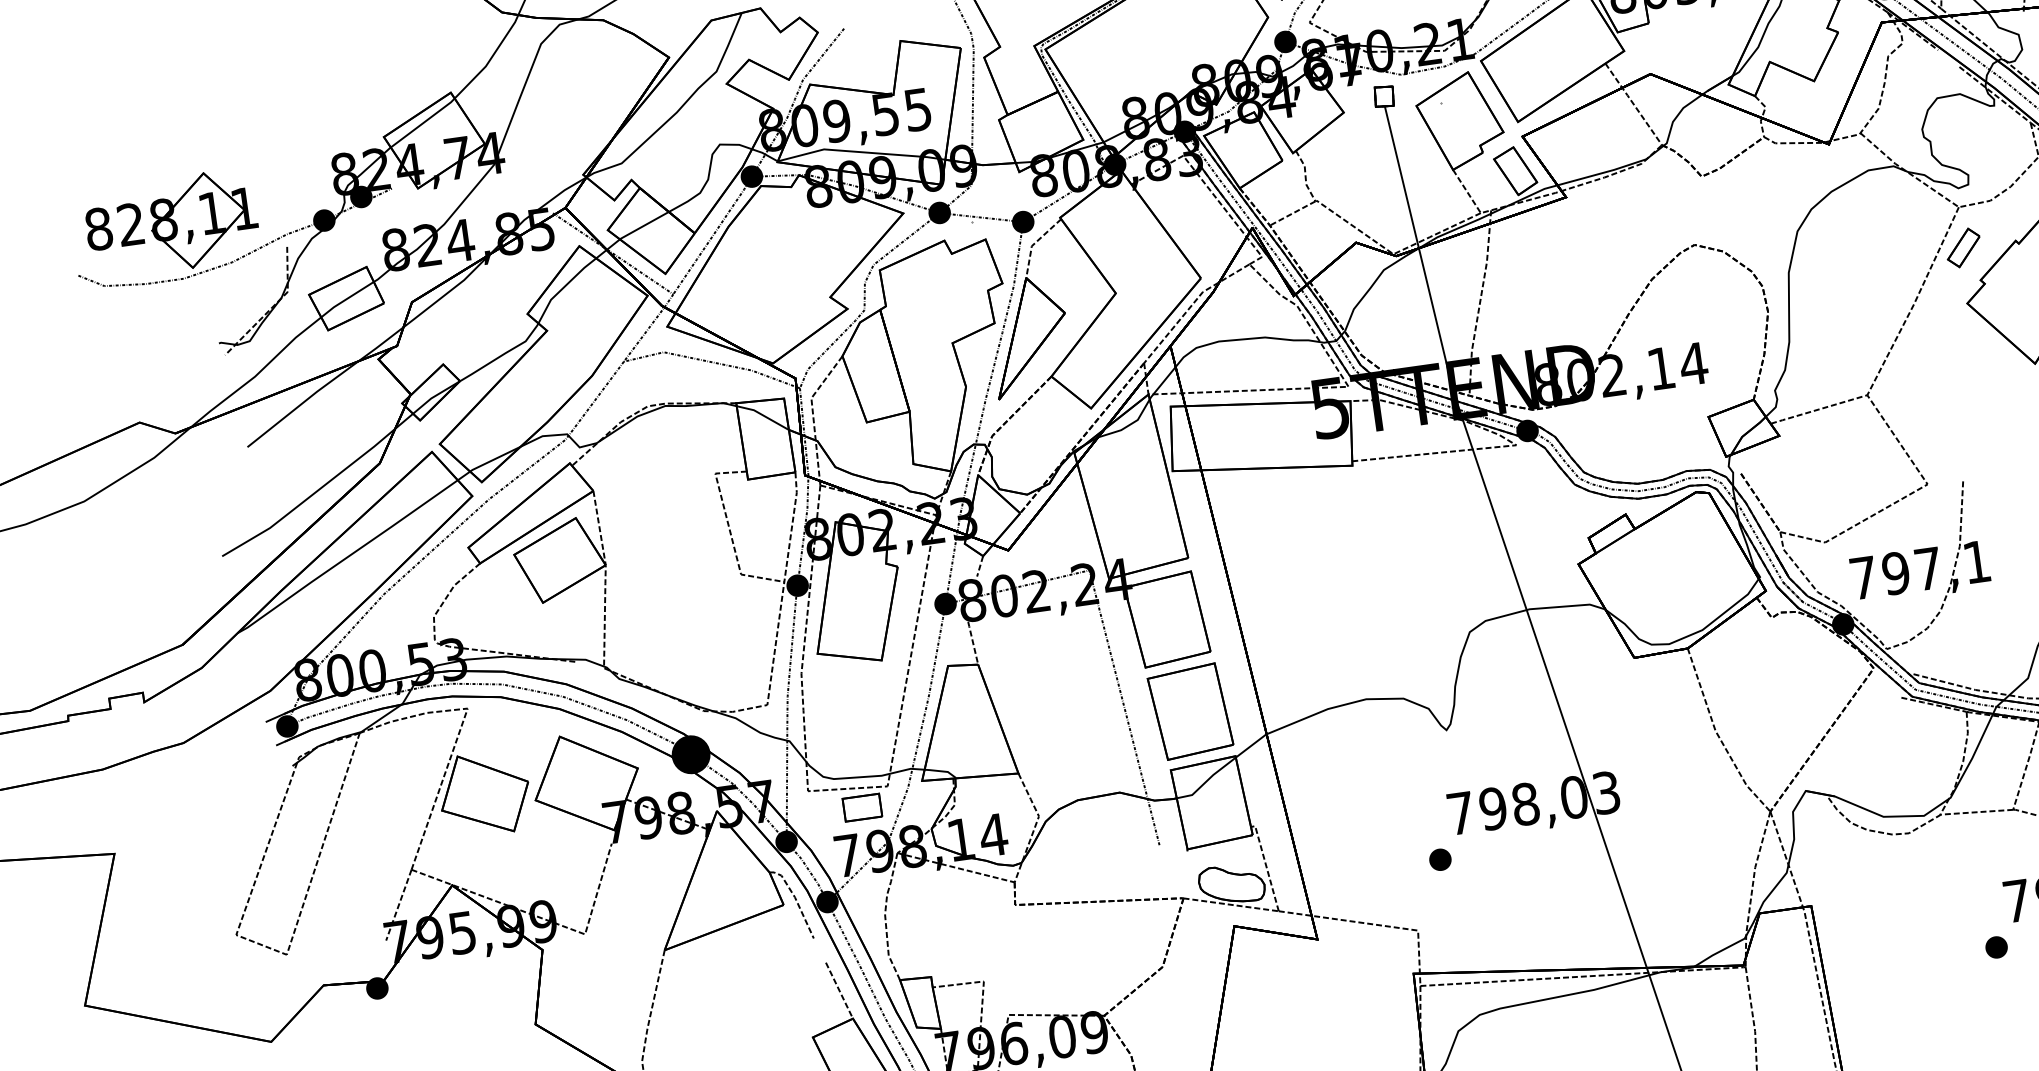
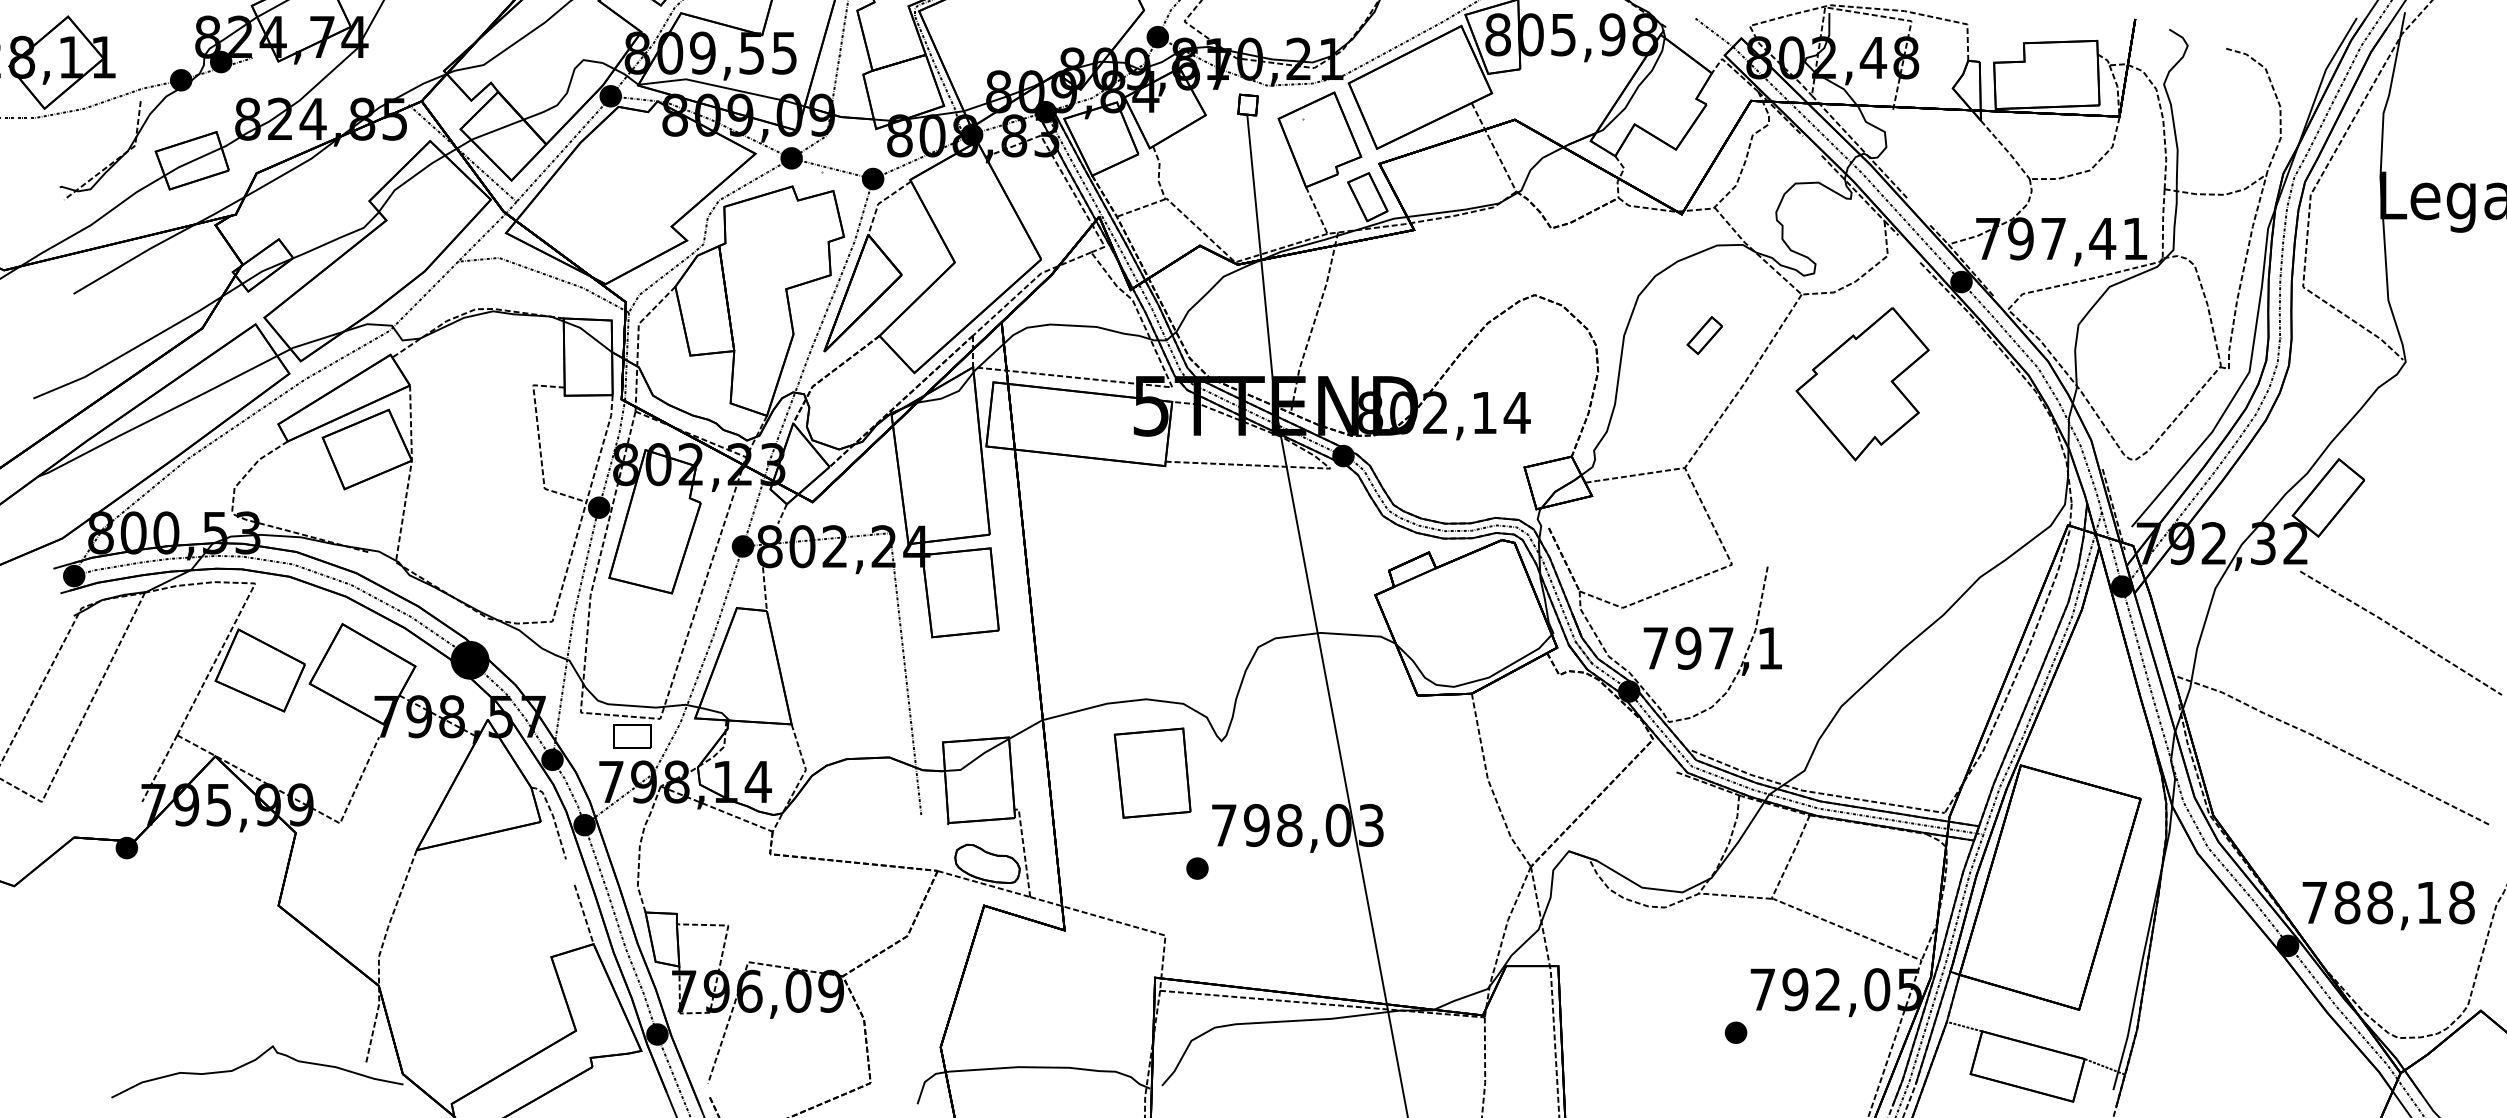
part: (1963, 247) -> (1704, 335), moved
part: (1190, 711) -> (1152, 772), moved

